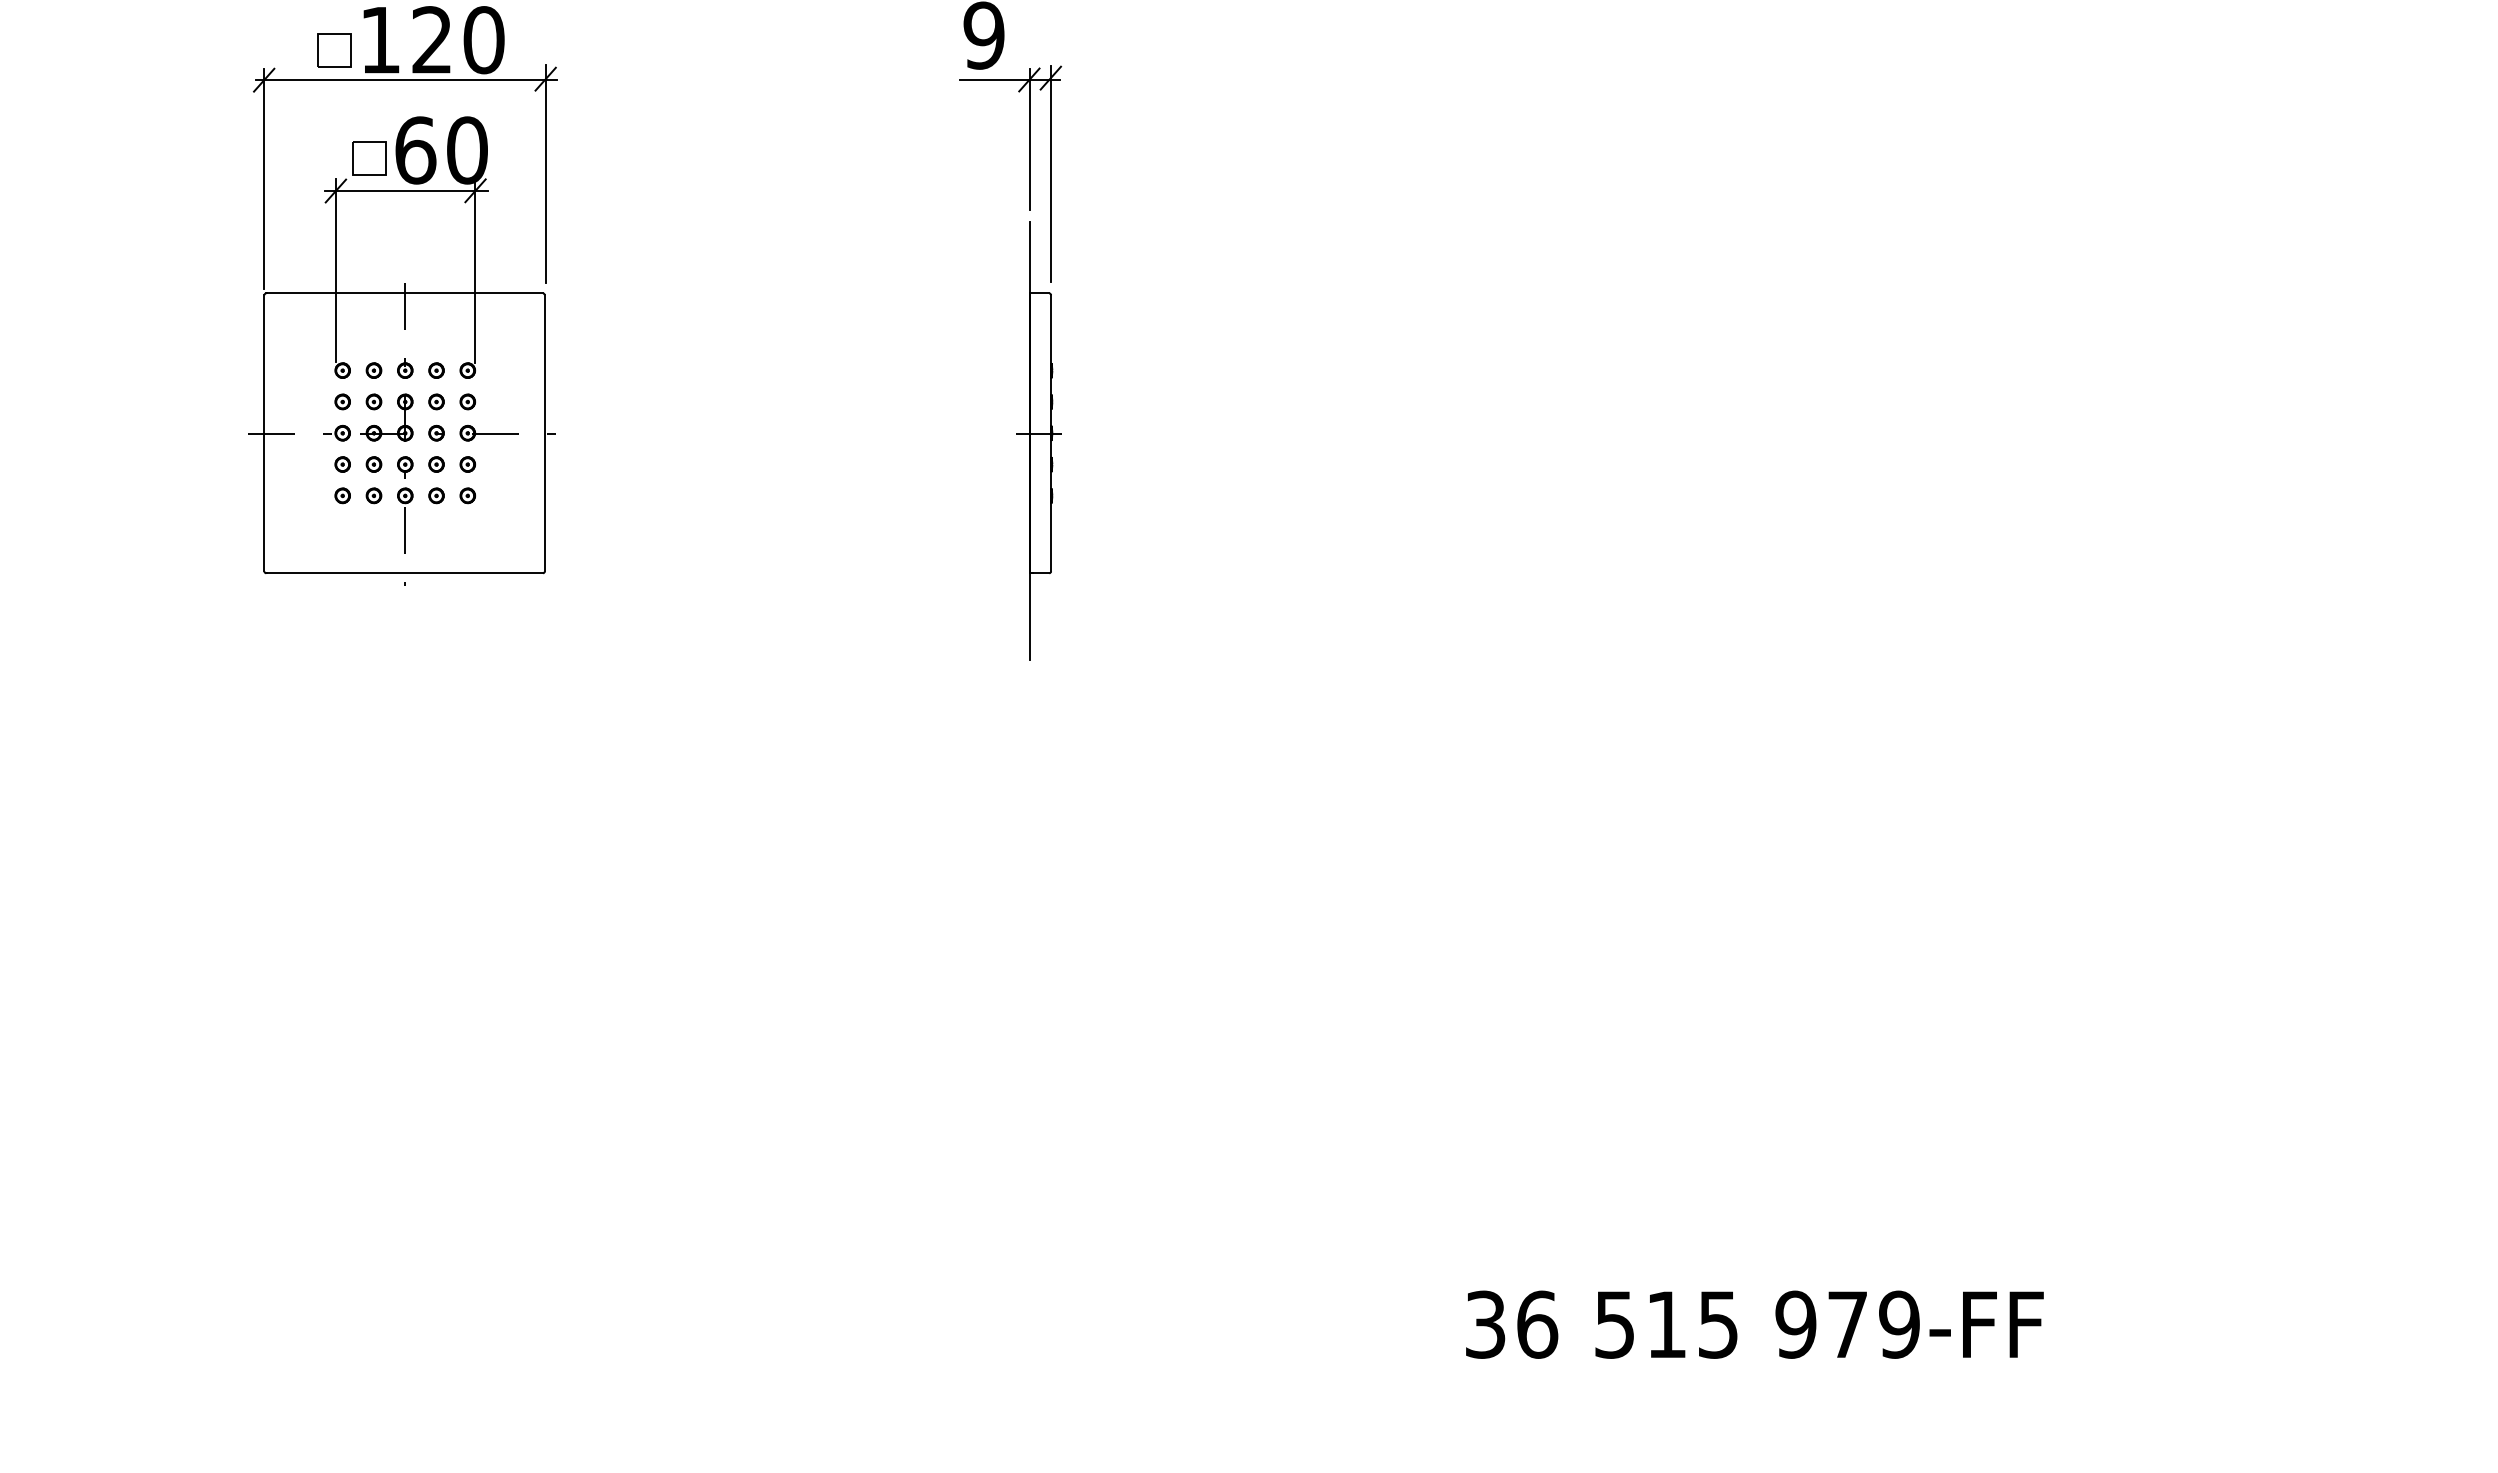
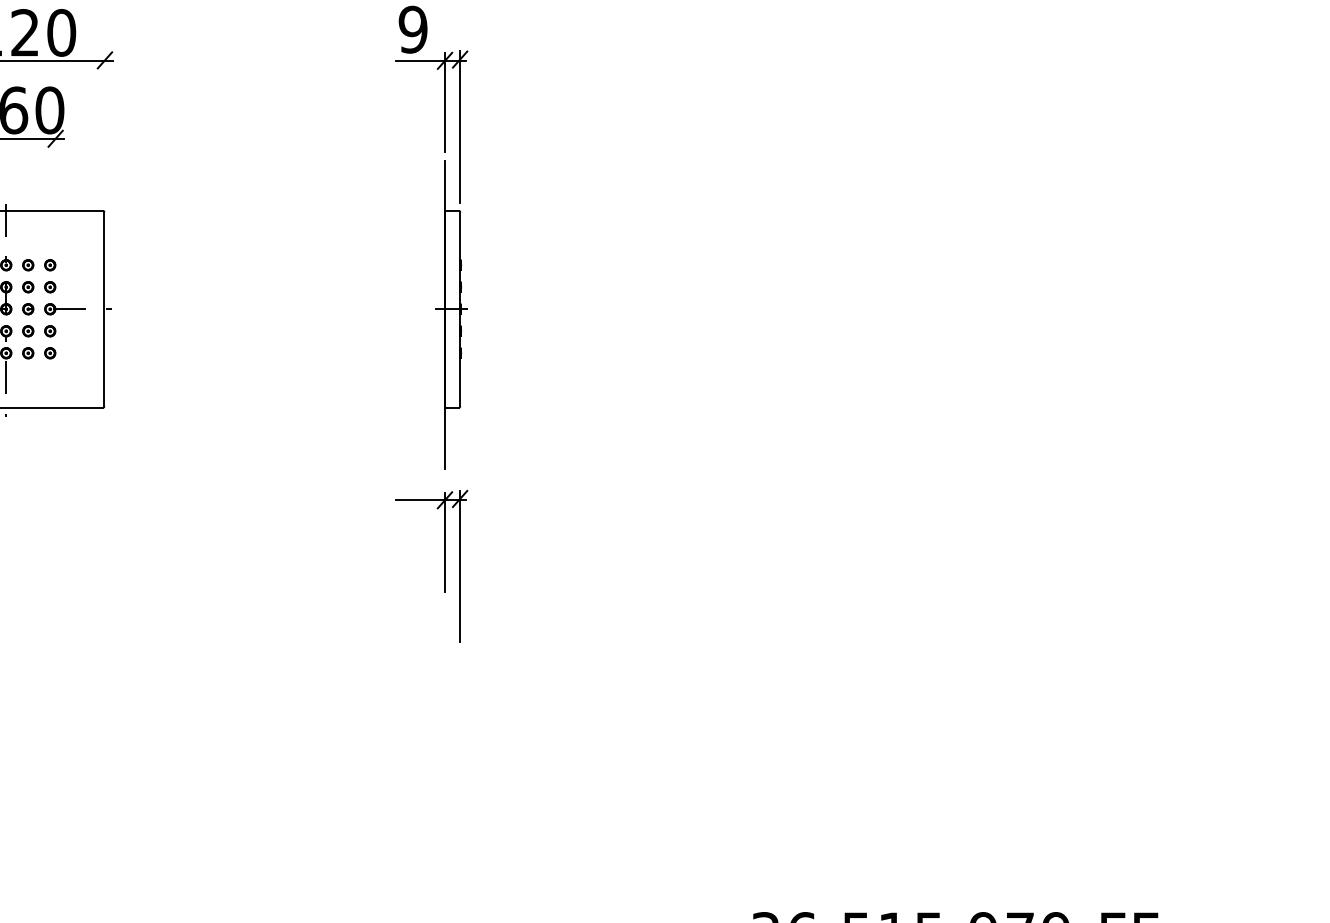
line: (545, 173) -> (104, 126), removed
line: (475, 271) -> (55, 195), removed
part: (1029, 798) -> (445, 566), added

